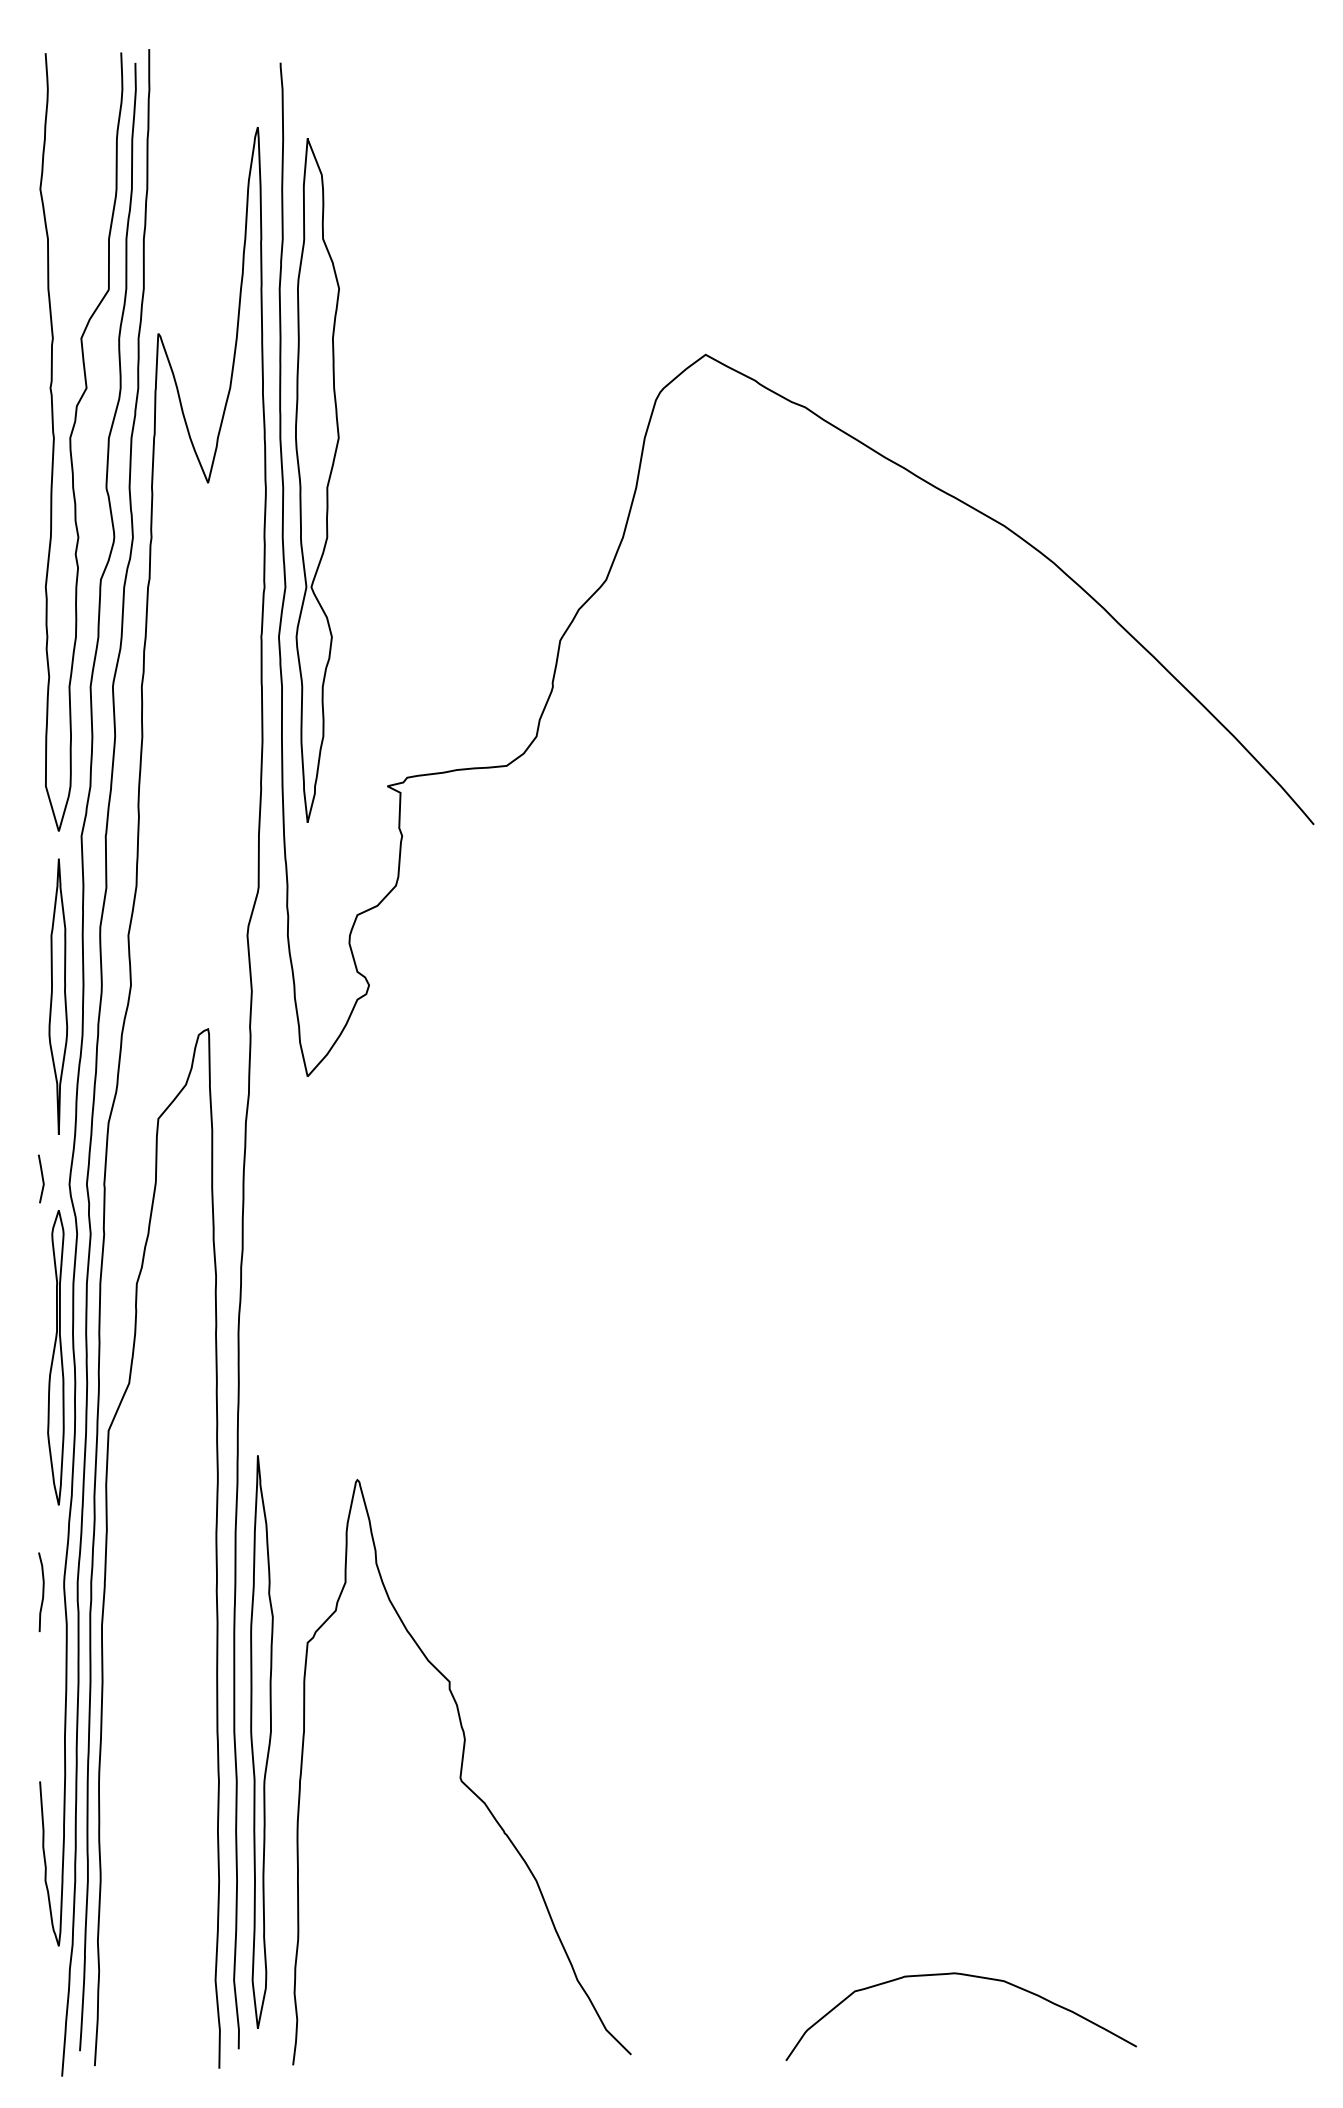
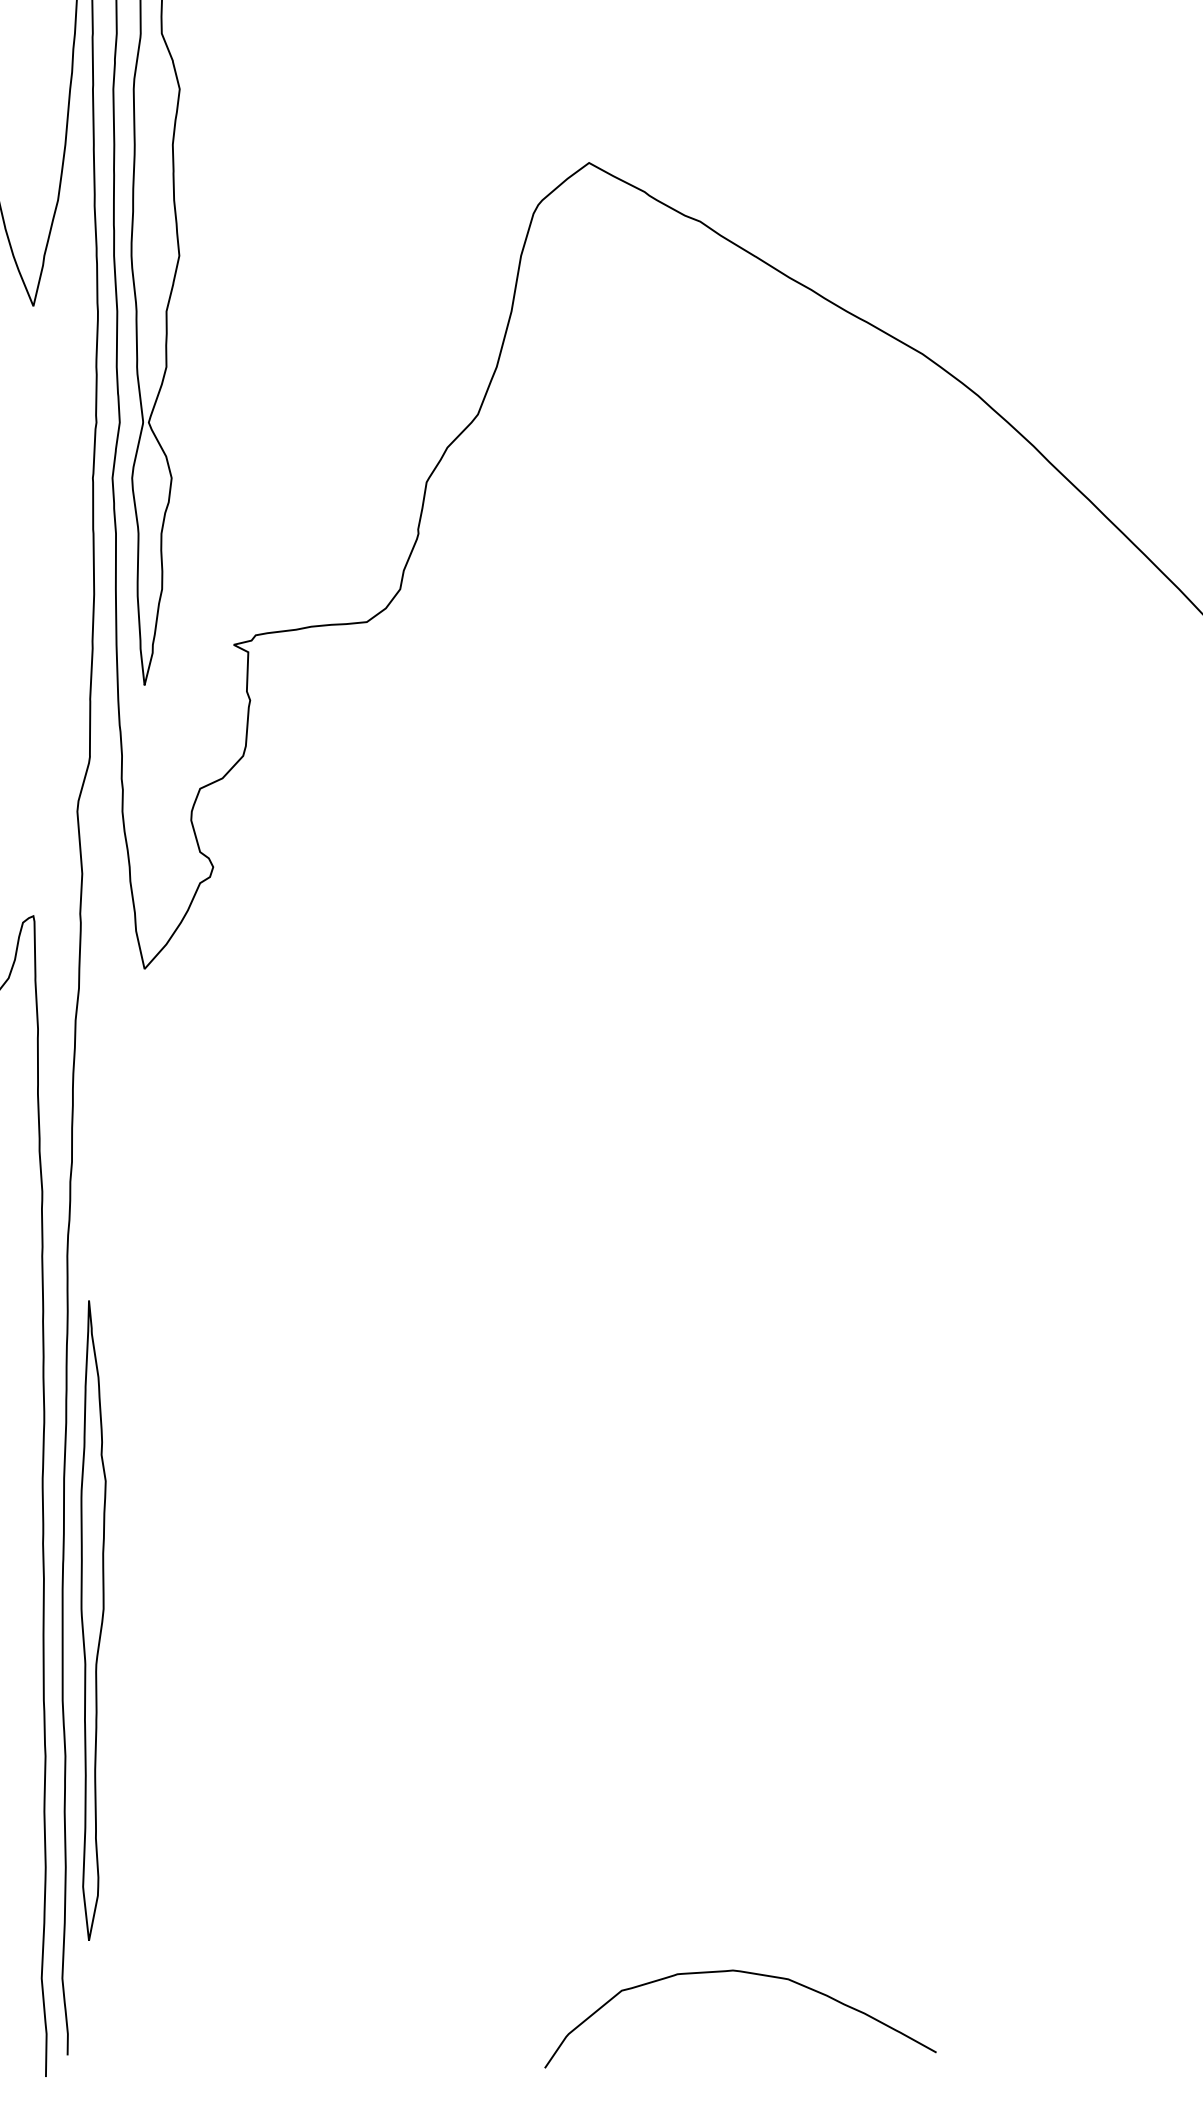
part: (261, 1741) -> (93, 1620), moved
curve: (461, 1771) -> (316, 1745), removed
curve: (968, 1976) -> (748, 1974), moved

